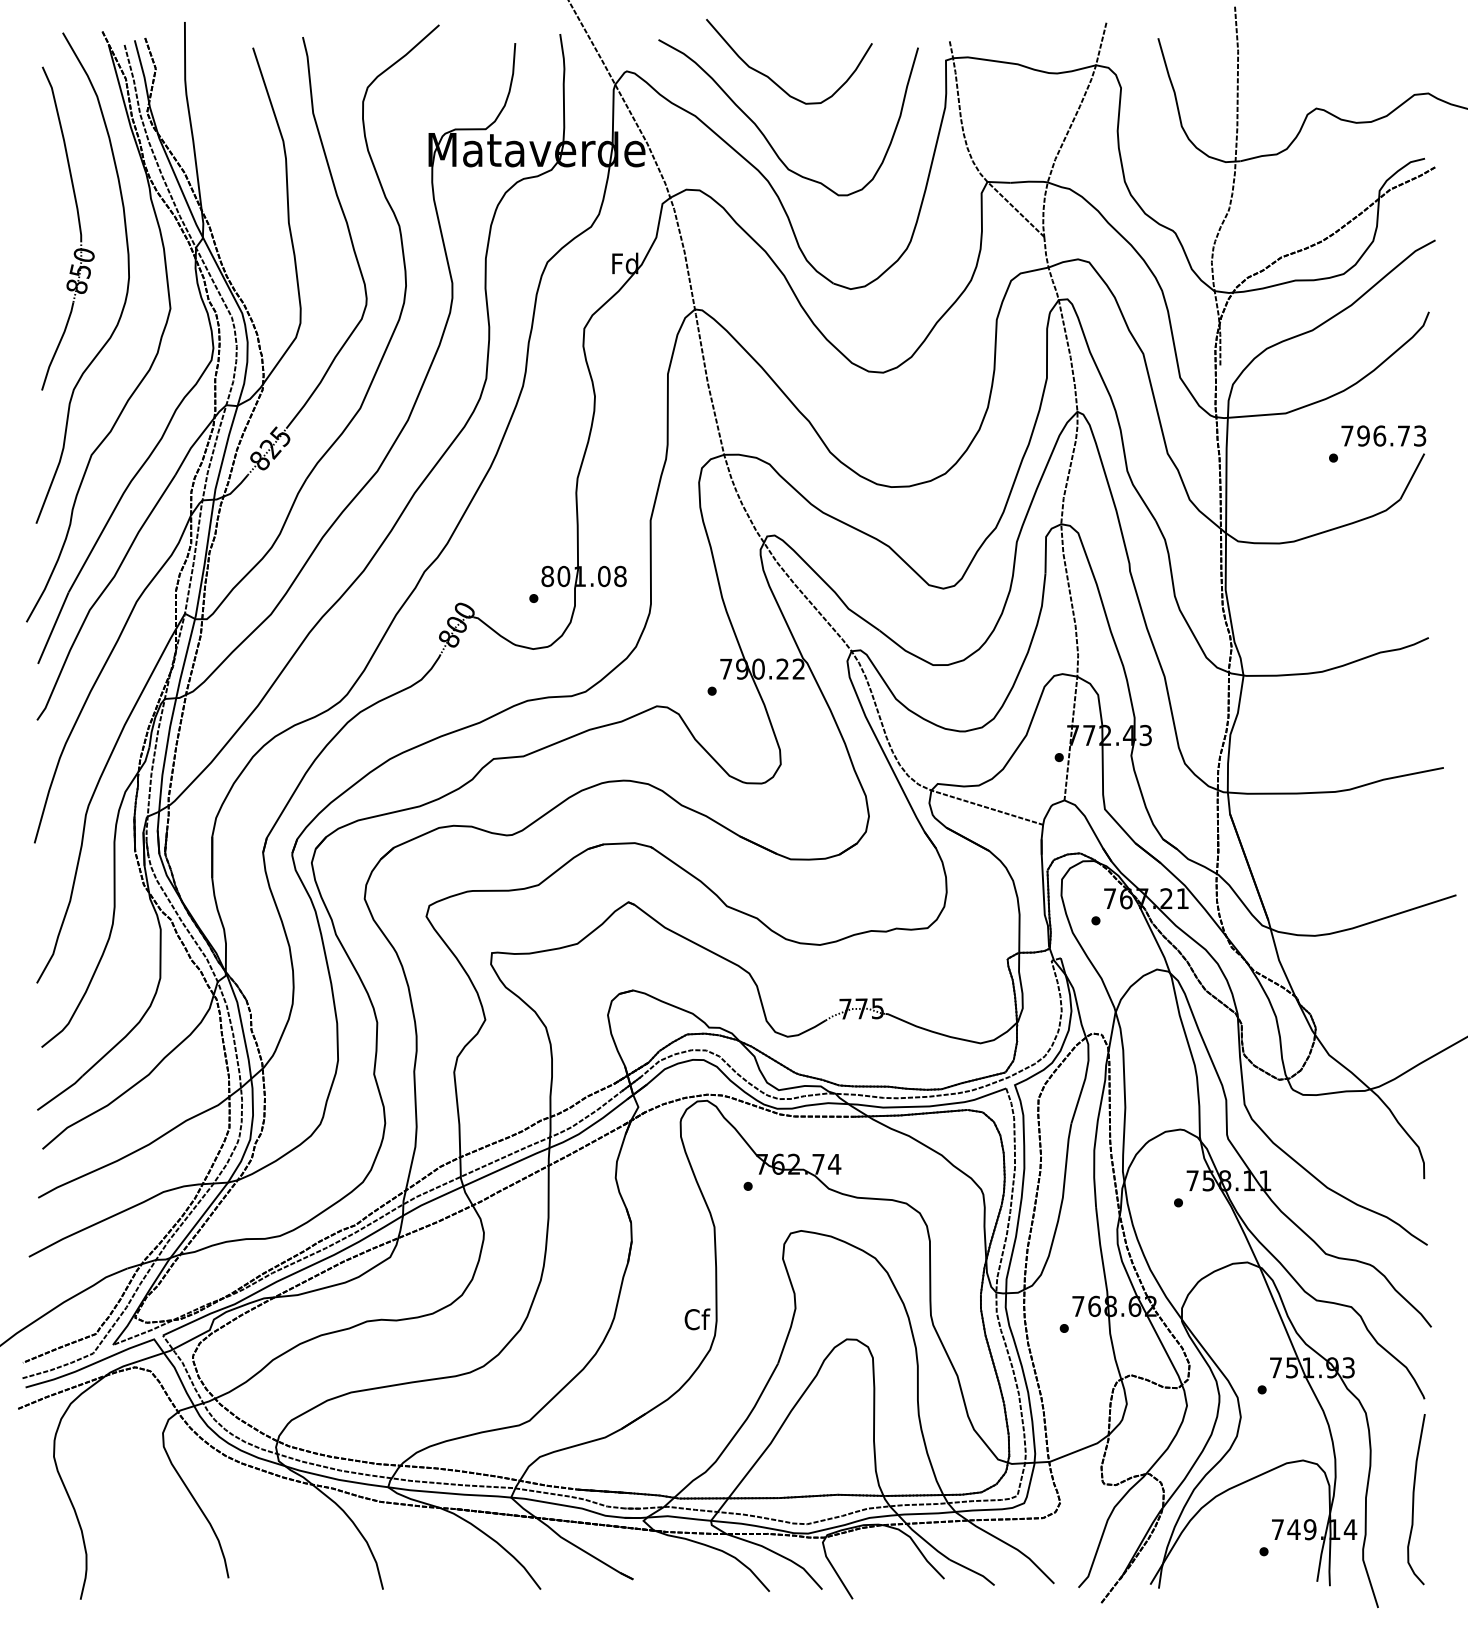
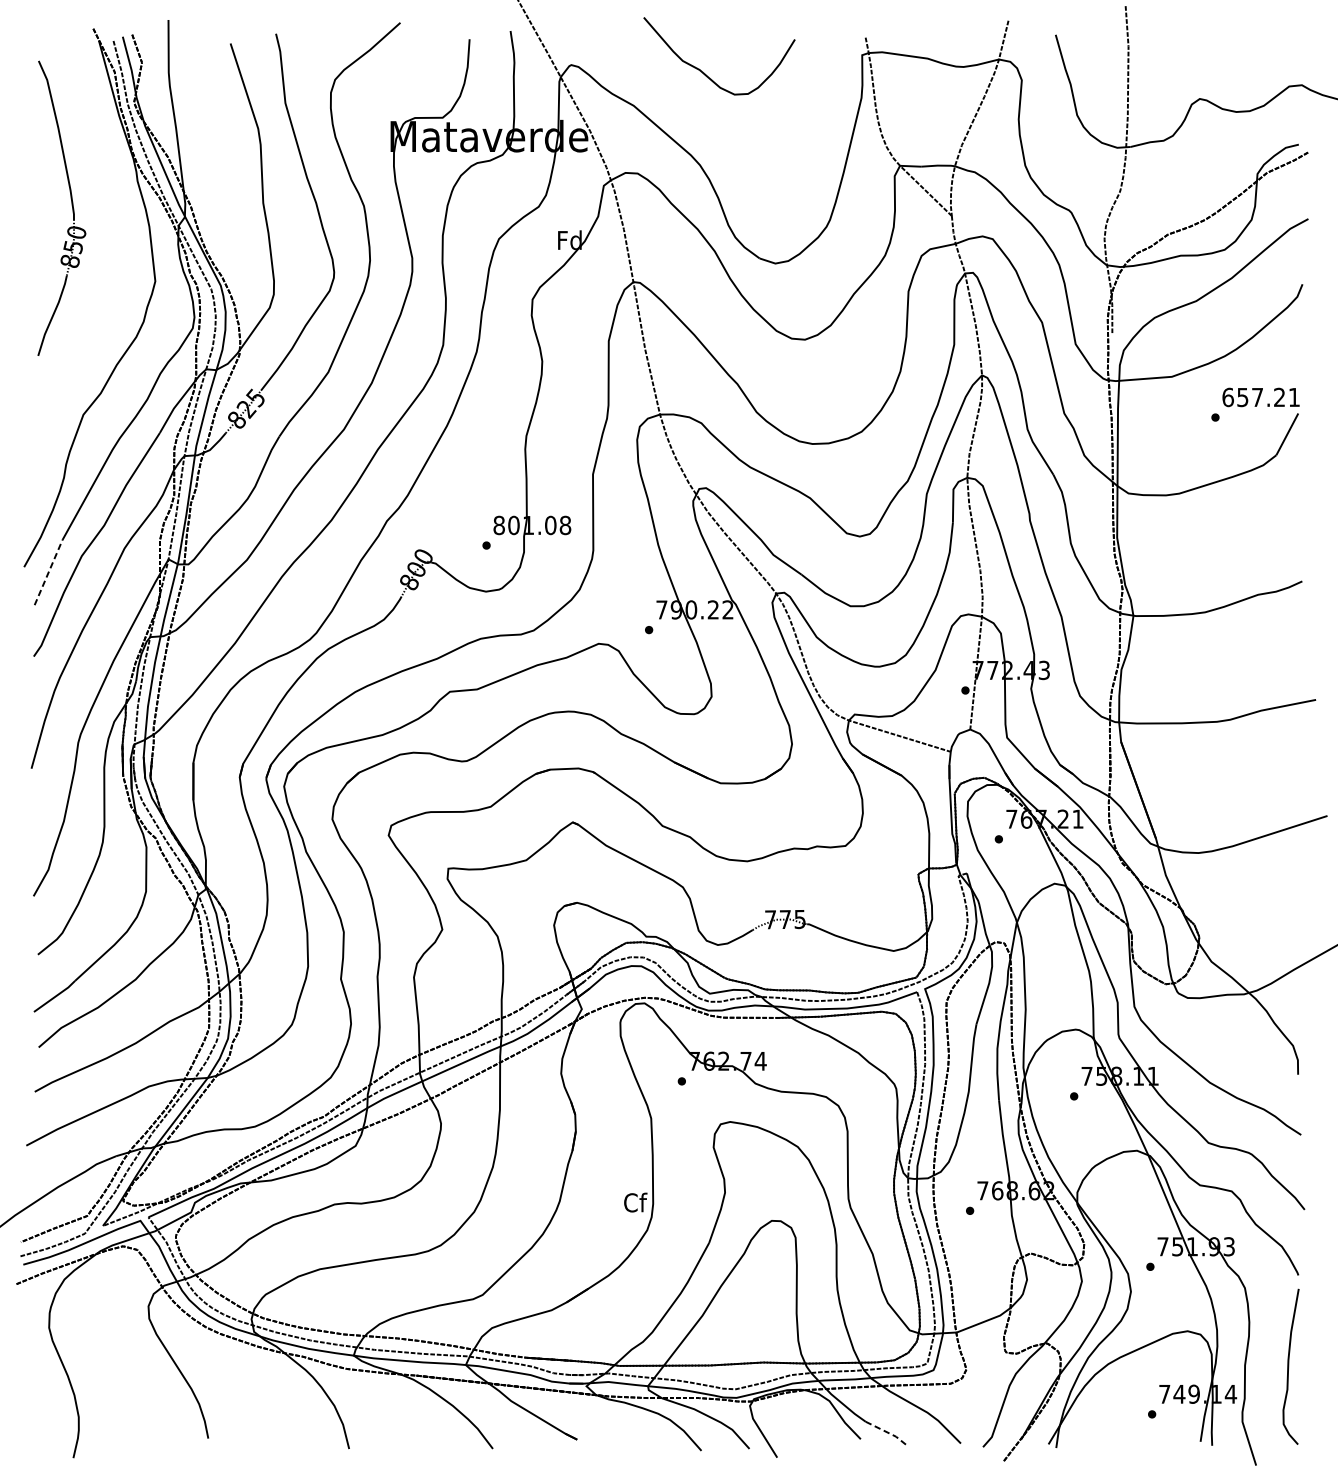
curve: (764, 134) -> (696, 122), removed
curve: (127, 280) -> (116, 255), removed
text: (1383, 435) -> (1261, 396), 796.73 -> 657.21
line: (53, 628) -> (48, 572), solid -> dashed
line: (973, 1571) -> (887, 1432), solid -> dashed

